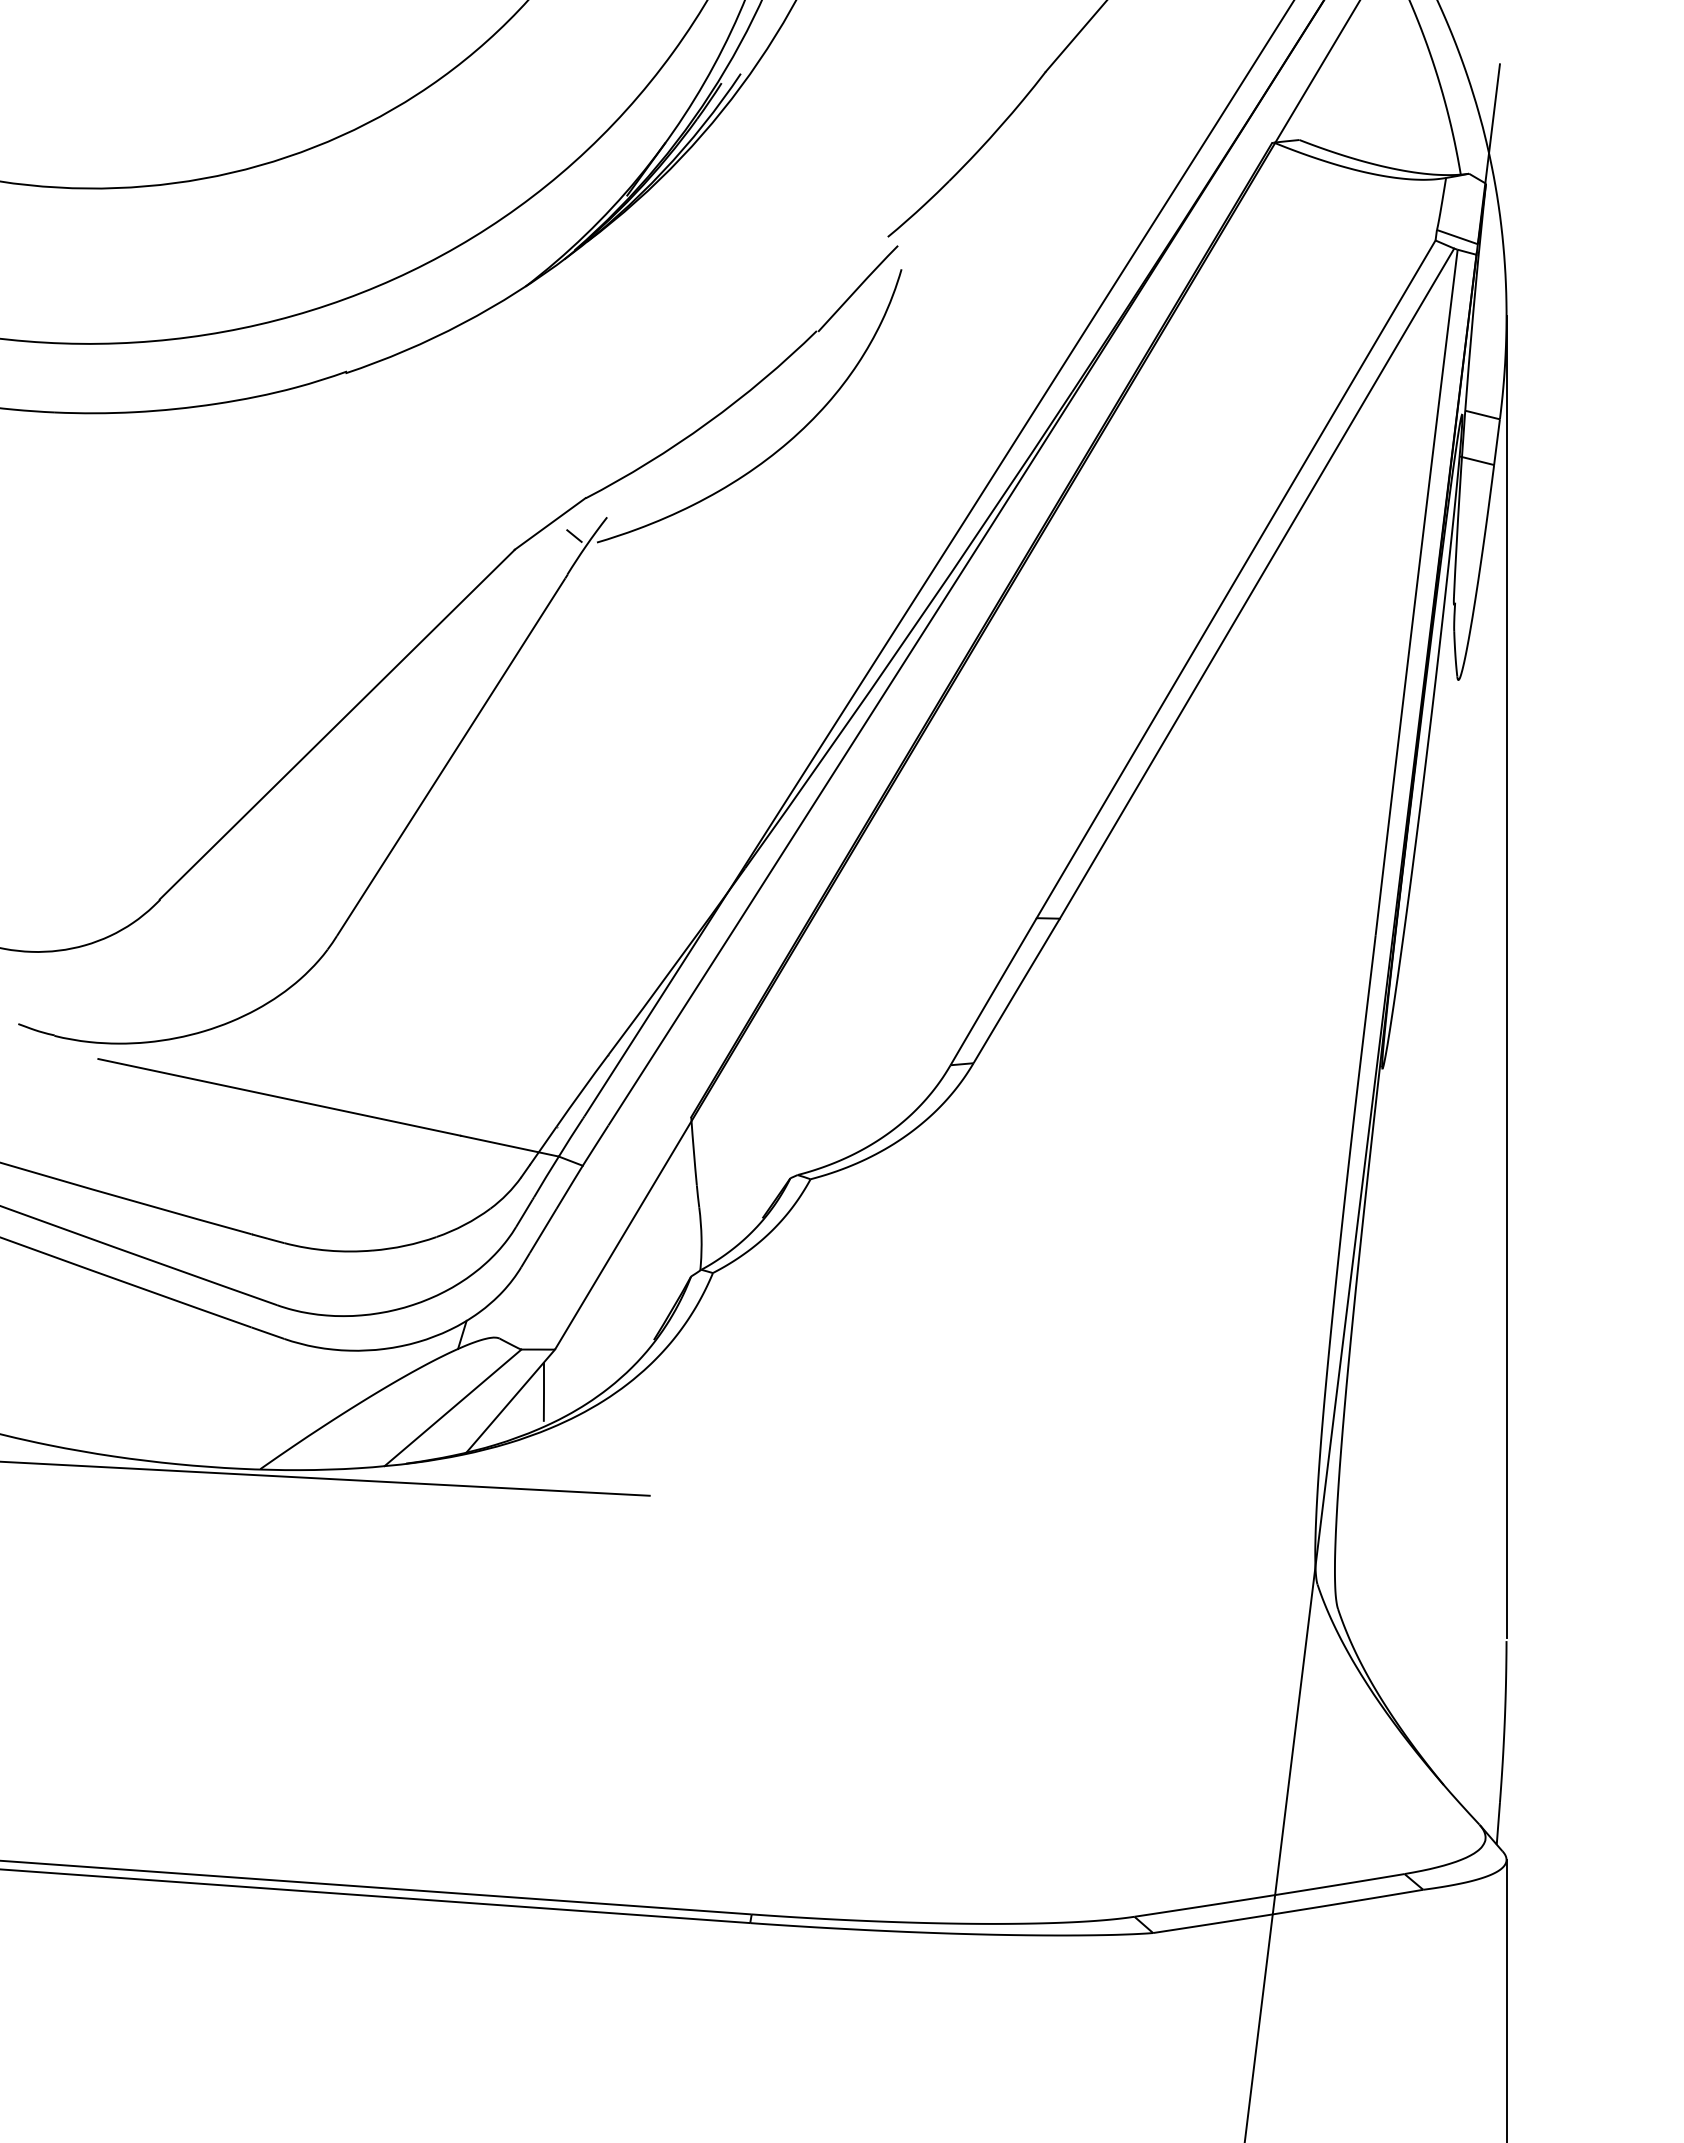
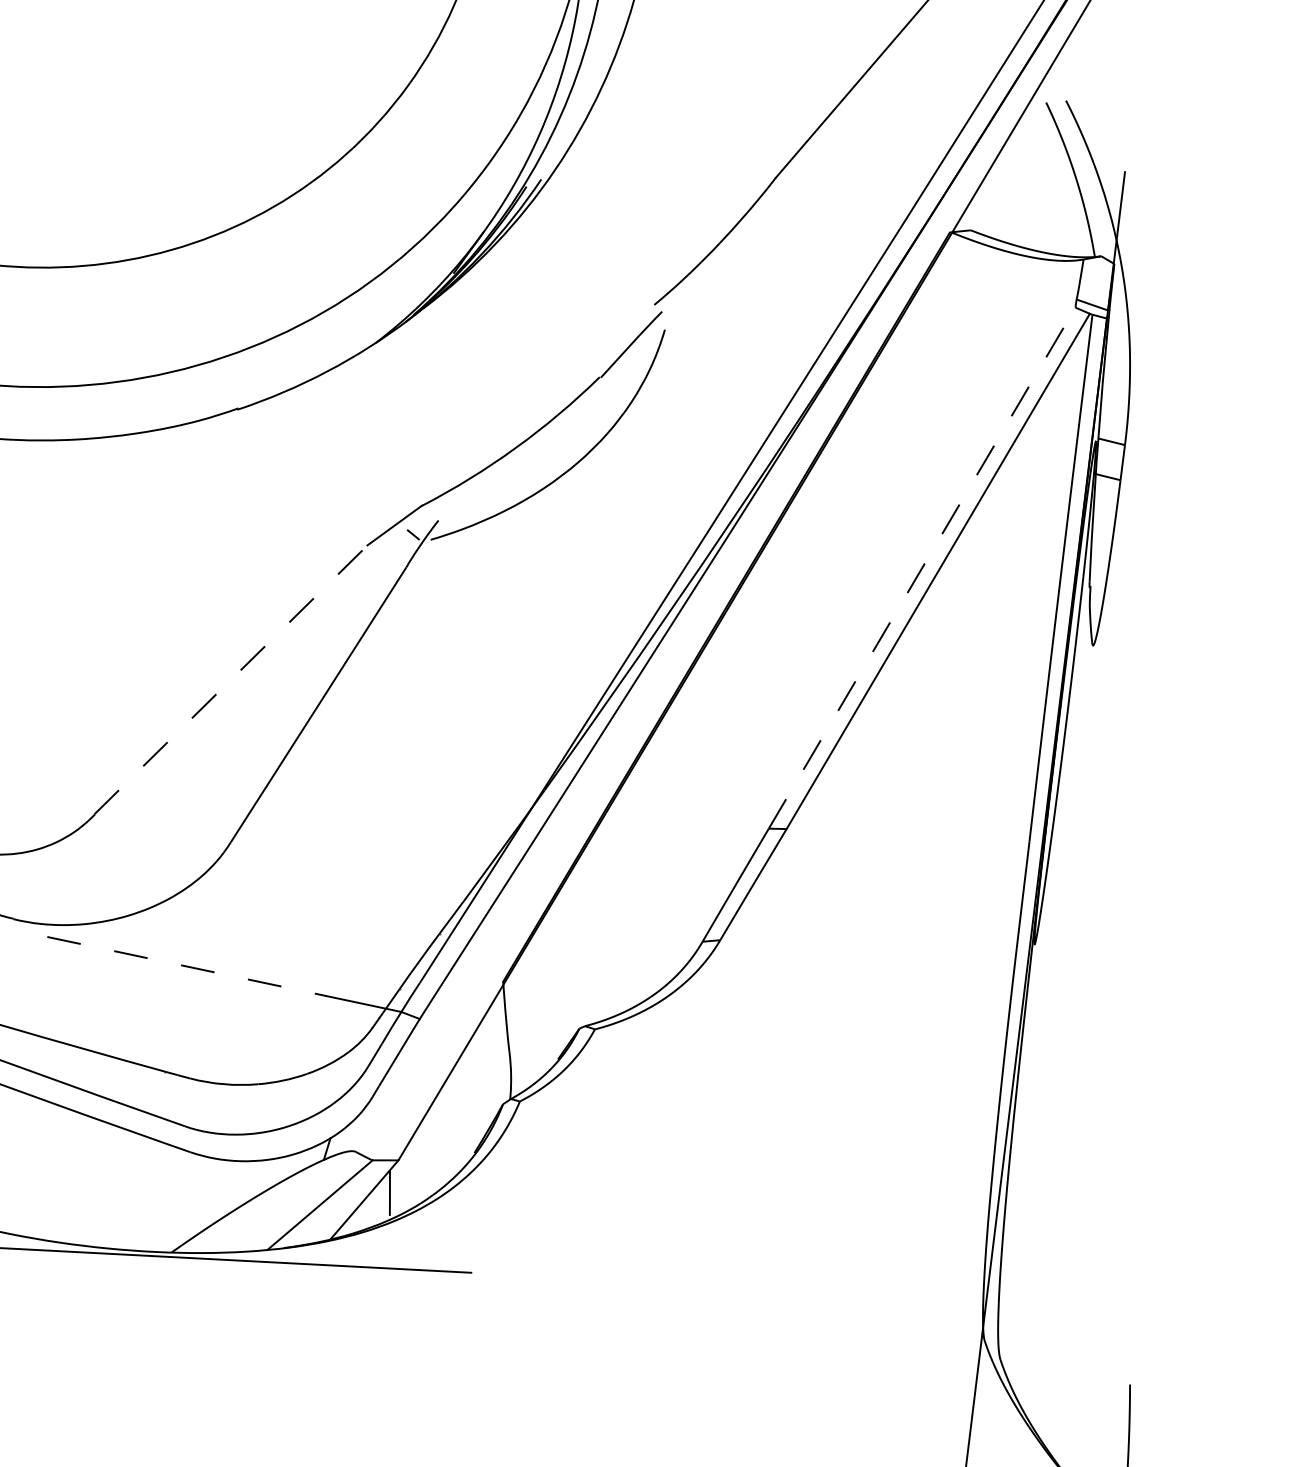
line: (1236, 578) -> (922, 567), solid -> dashed
line: (337, 724) -> (231, 679), solid -> dashed
line: (1506, 976) -> (1130, 873), removed
line: (280, 1097) -> (187, 966), solid -> dashed

